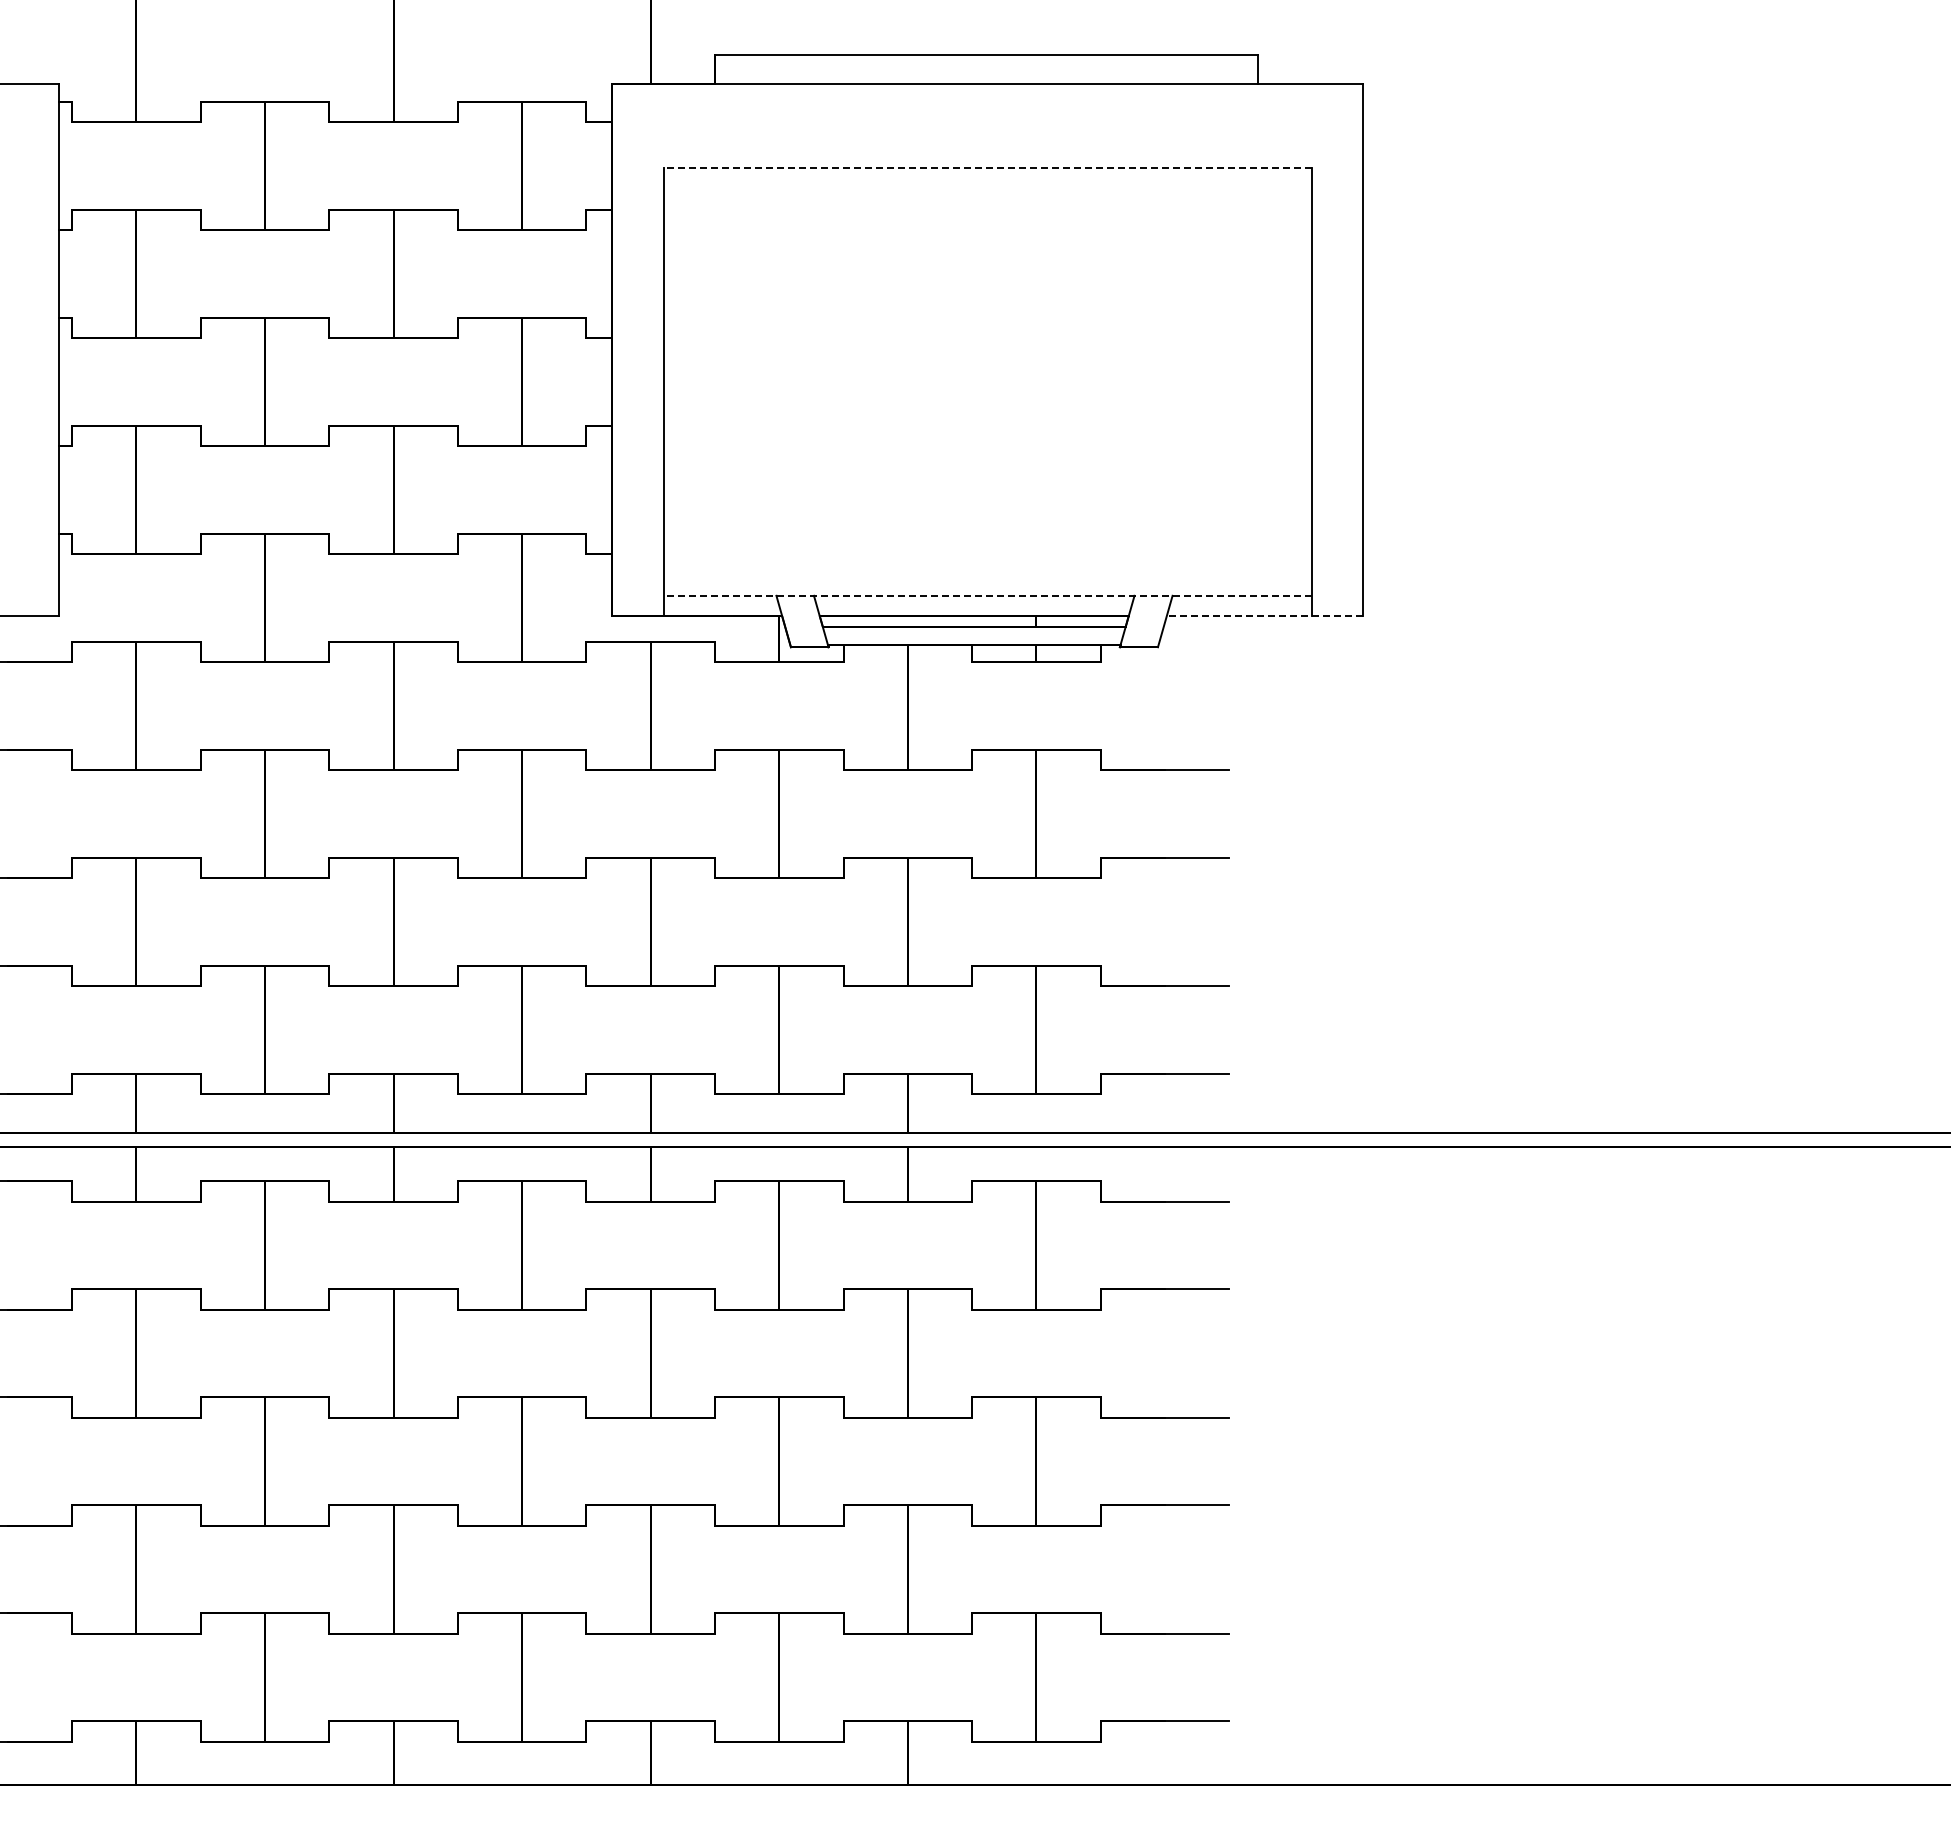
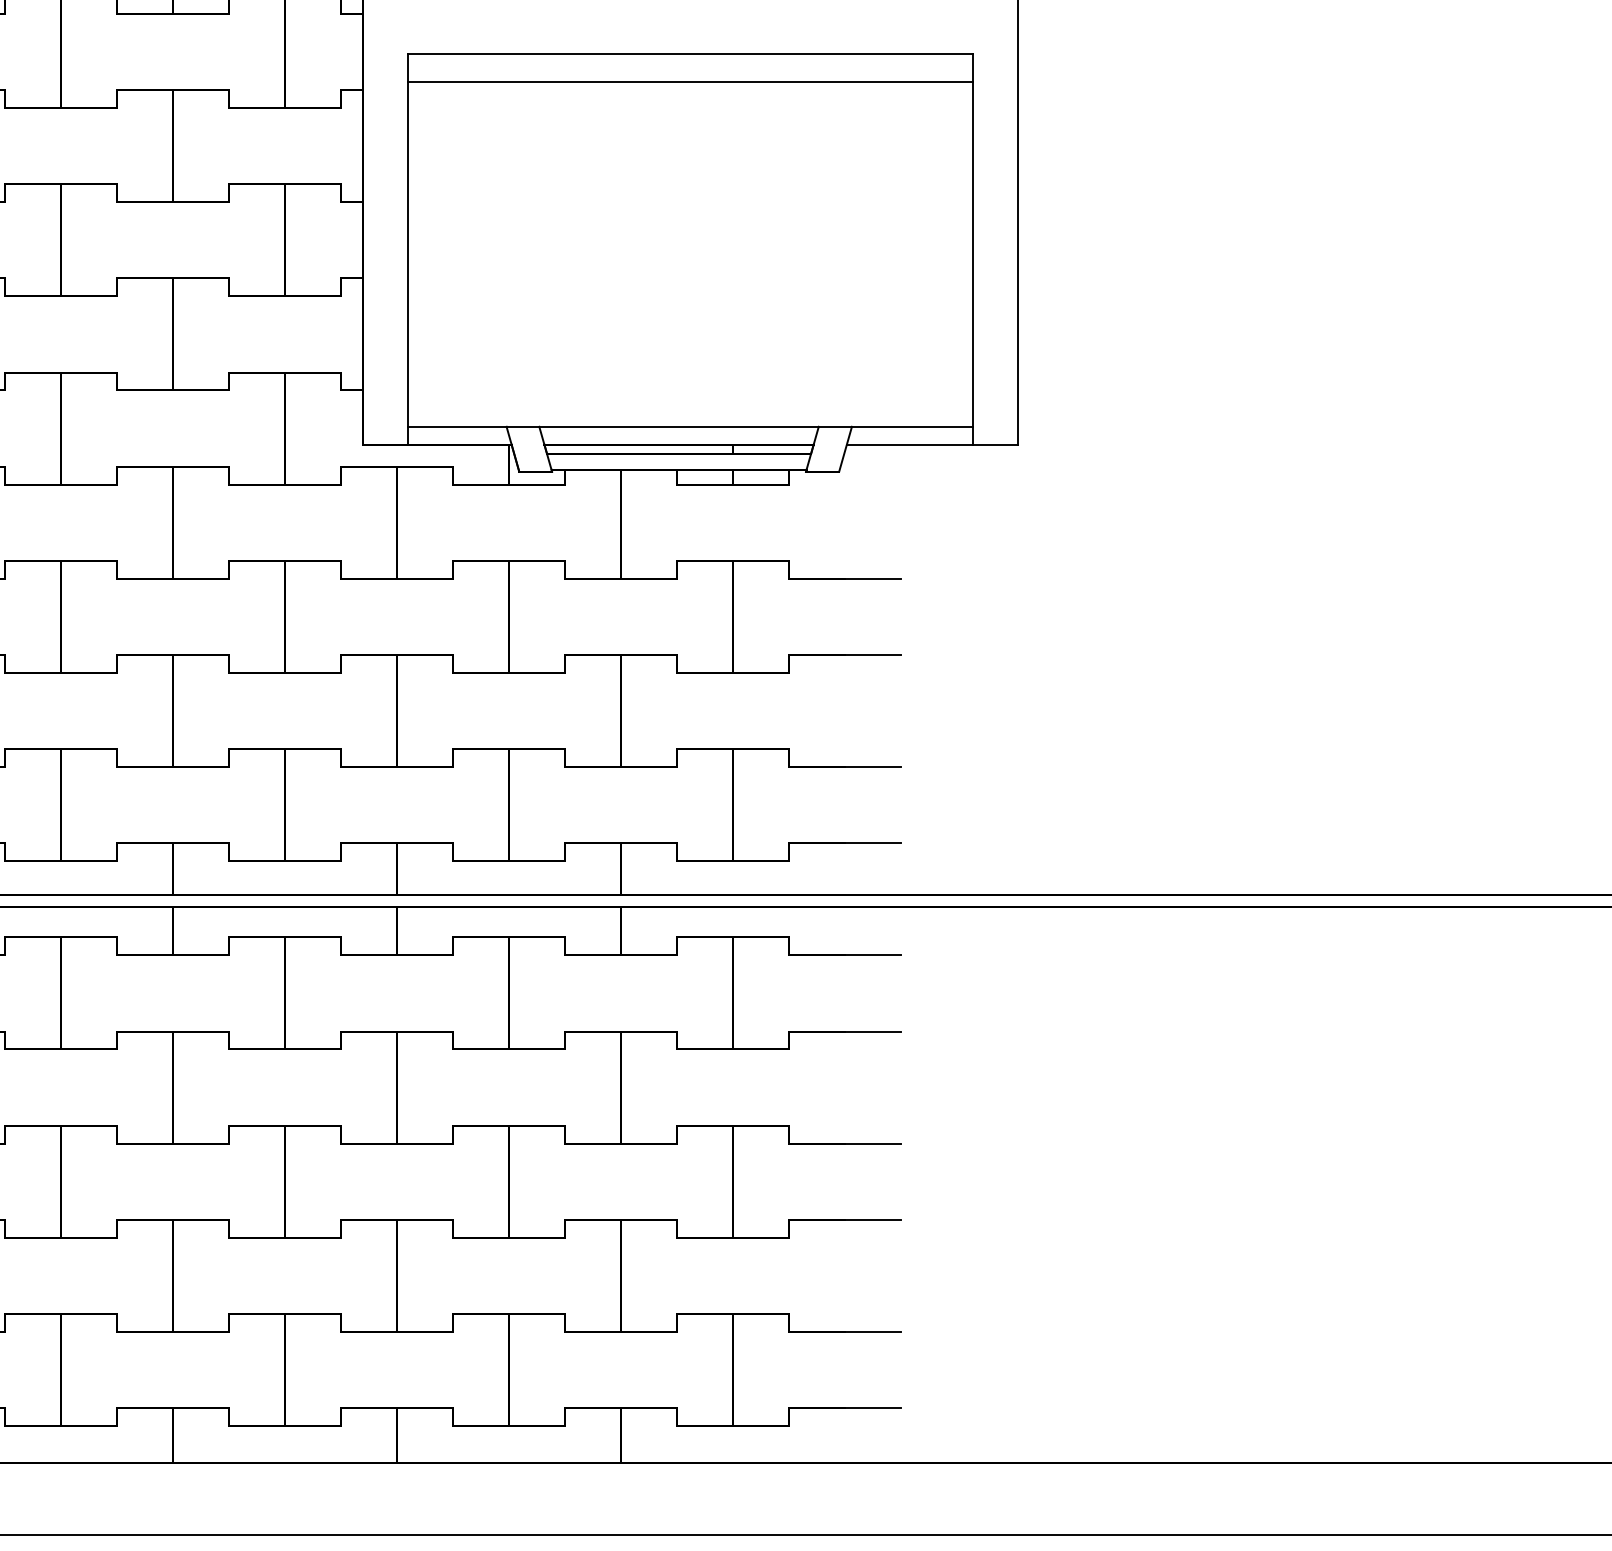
line: (987, 168) -> (690, 54), dashed -> solid
line: (987, 199) -> (690, 81), added
line: (987, 595) -> (690, 426), dashed -> solid
line: (1264, 616) -> (932, 444), dashed -> solid

